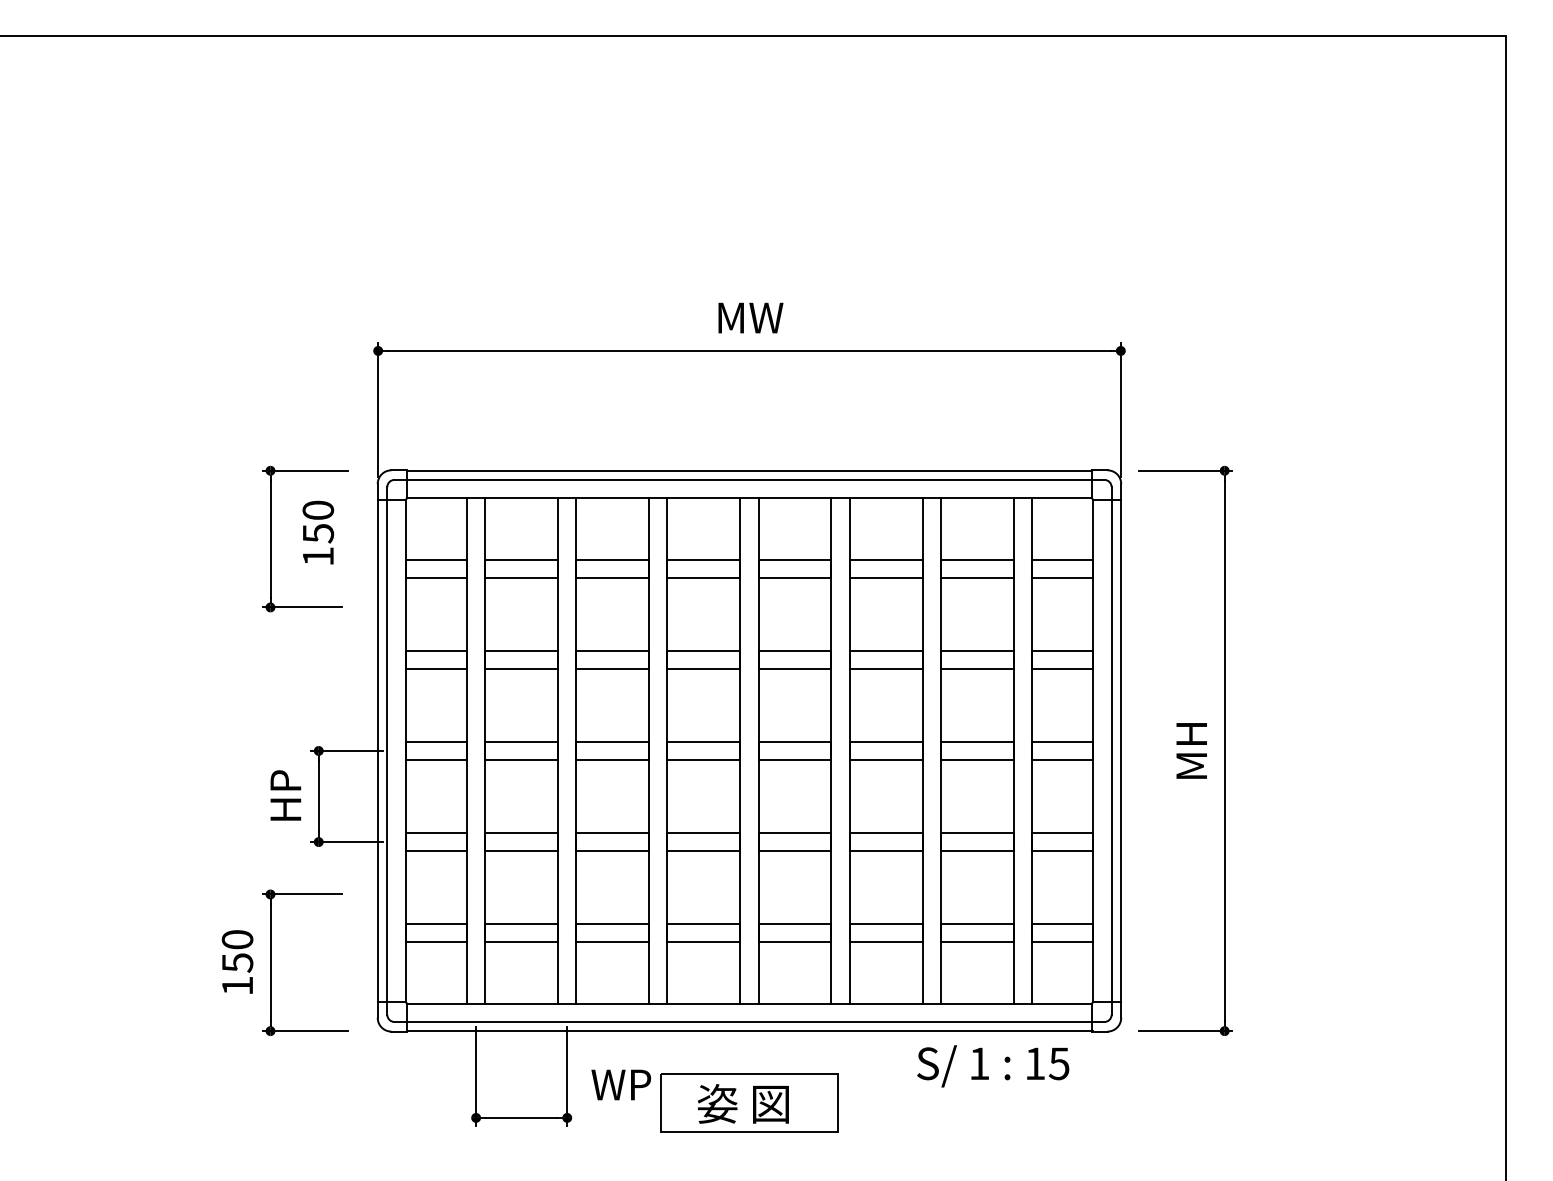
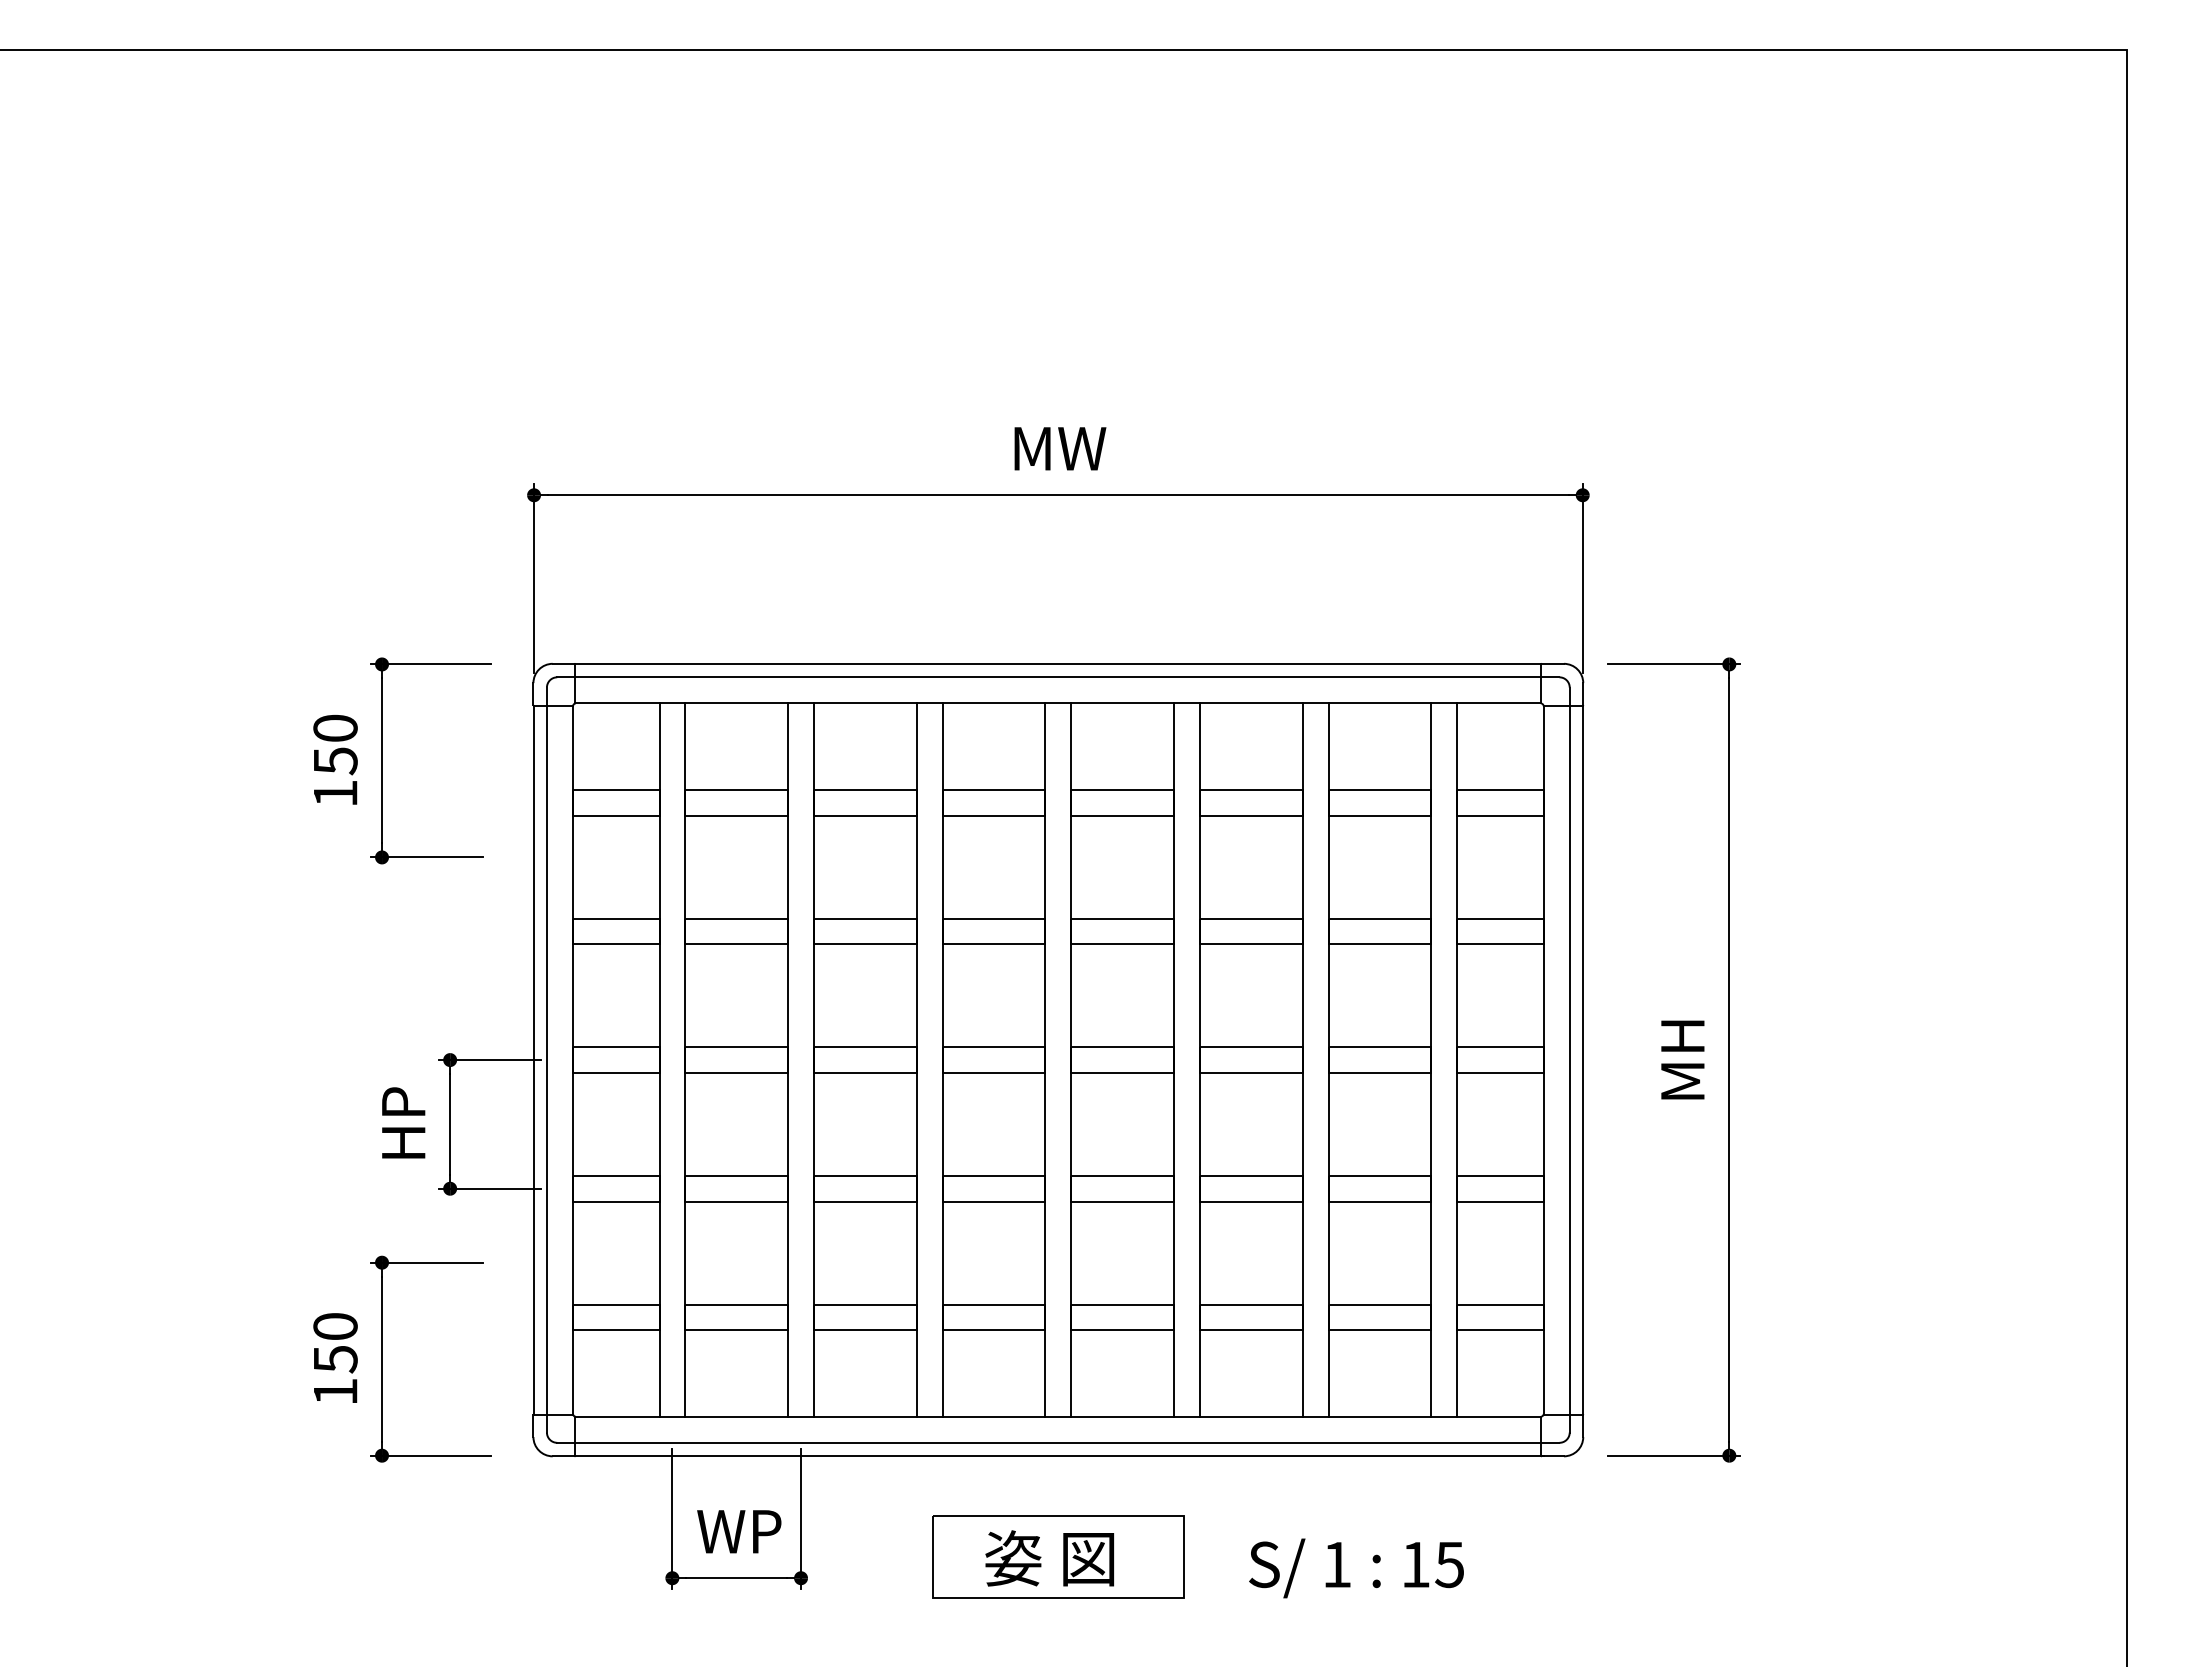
text: (318, 532) -> (335, 759), moved
text: (993, 1066) -> (1356, 1568), moved
text: (621, 1084) -> (739, 1531), moved

